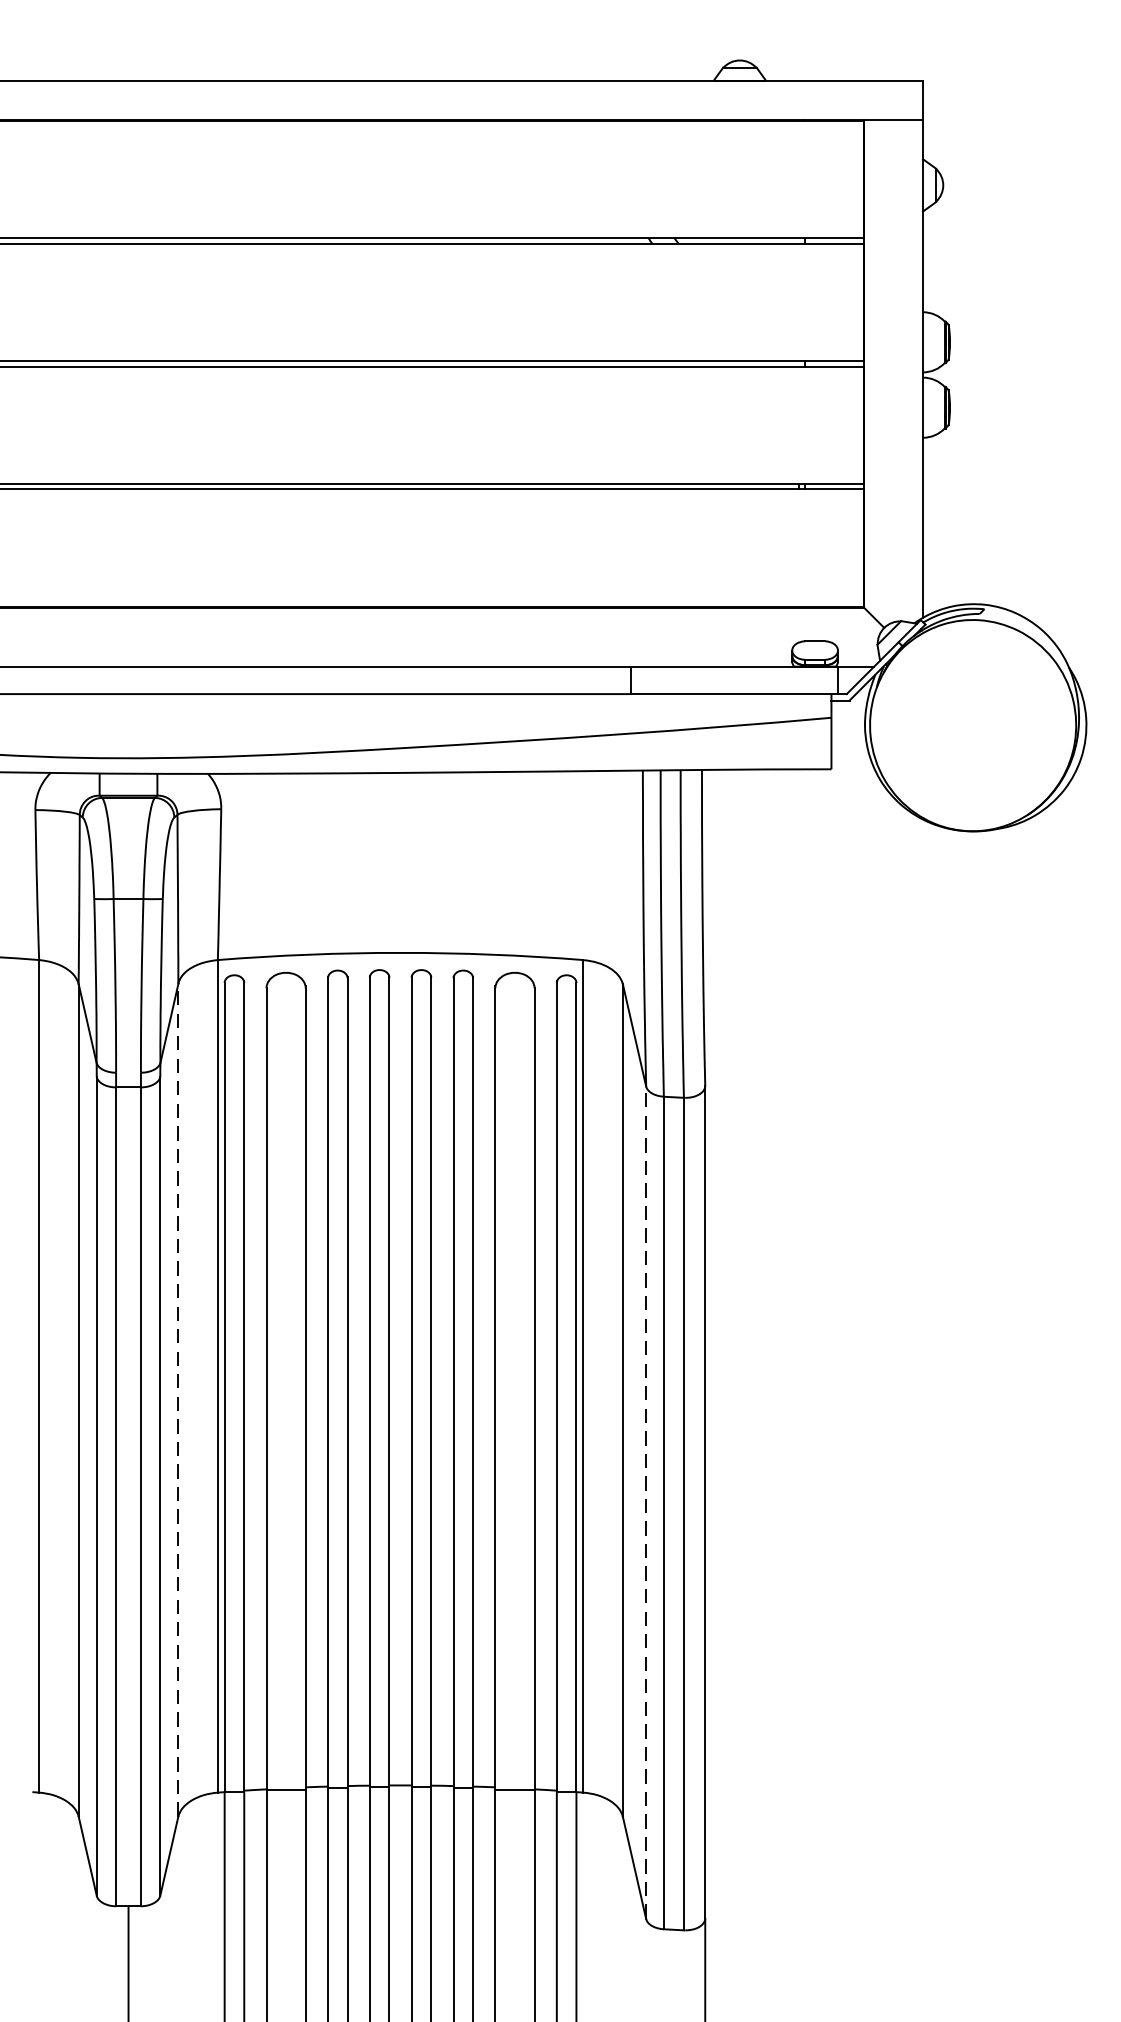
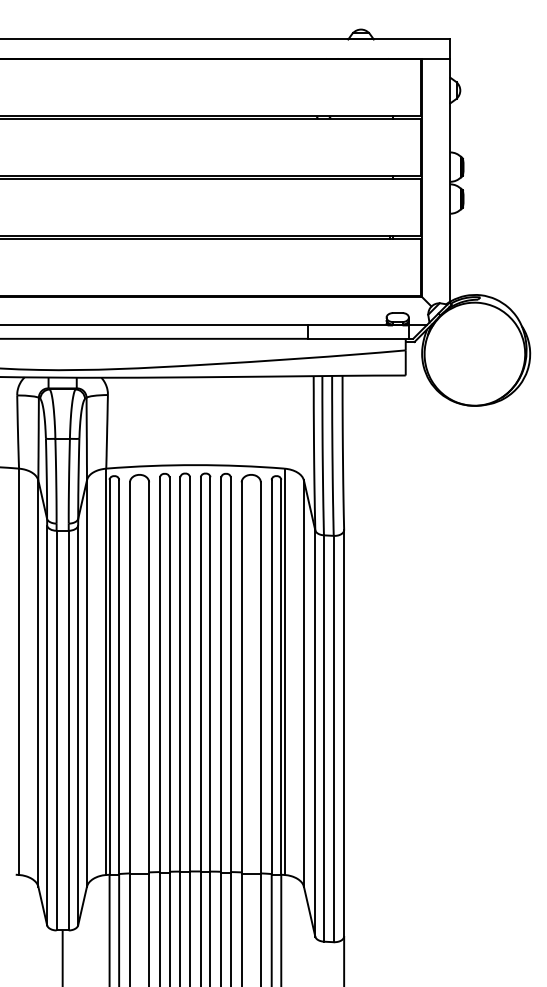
line: (177, 1400) -> (86, 683), dashed -> solid
line: (646, 1500) -> (315, 732), dashed -> solid

